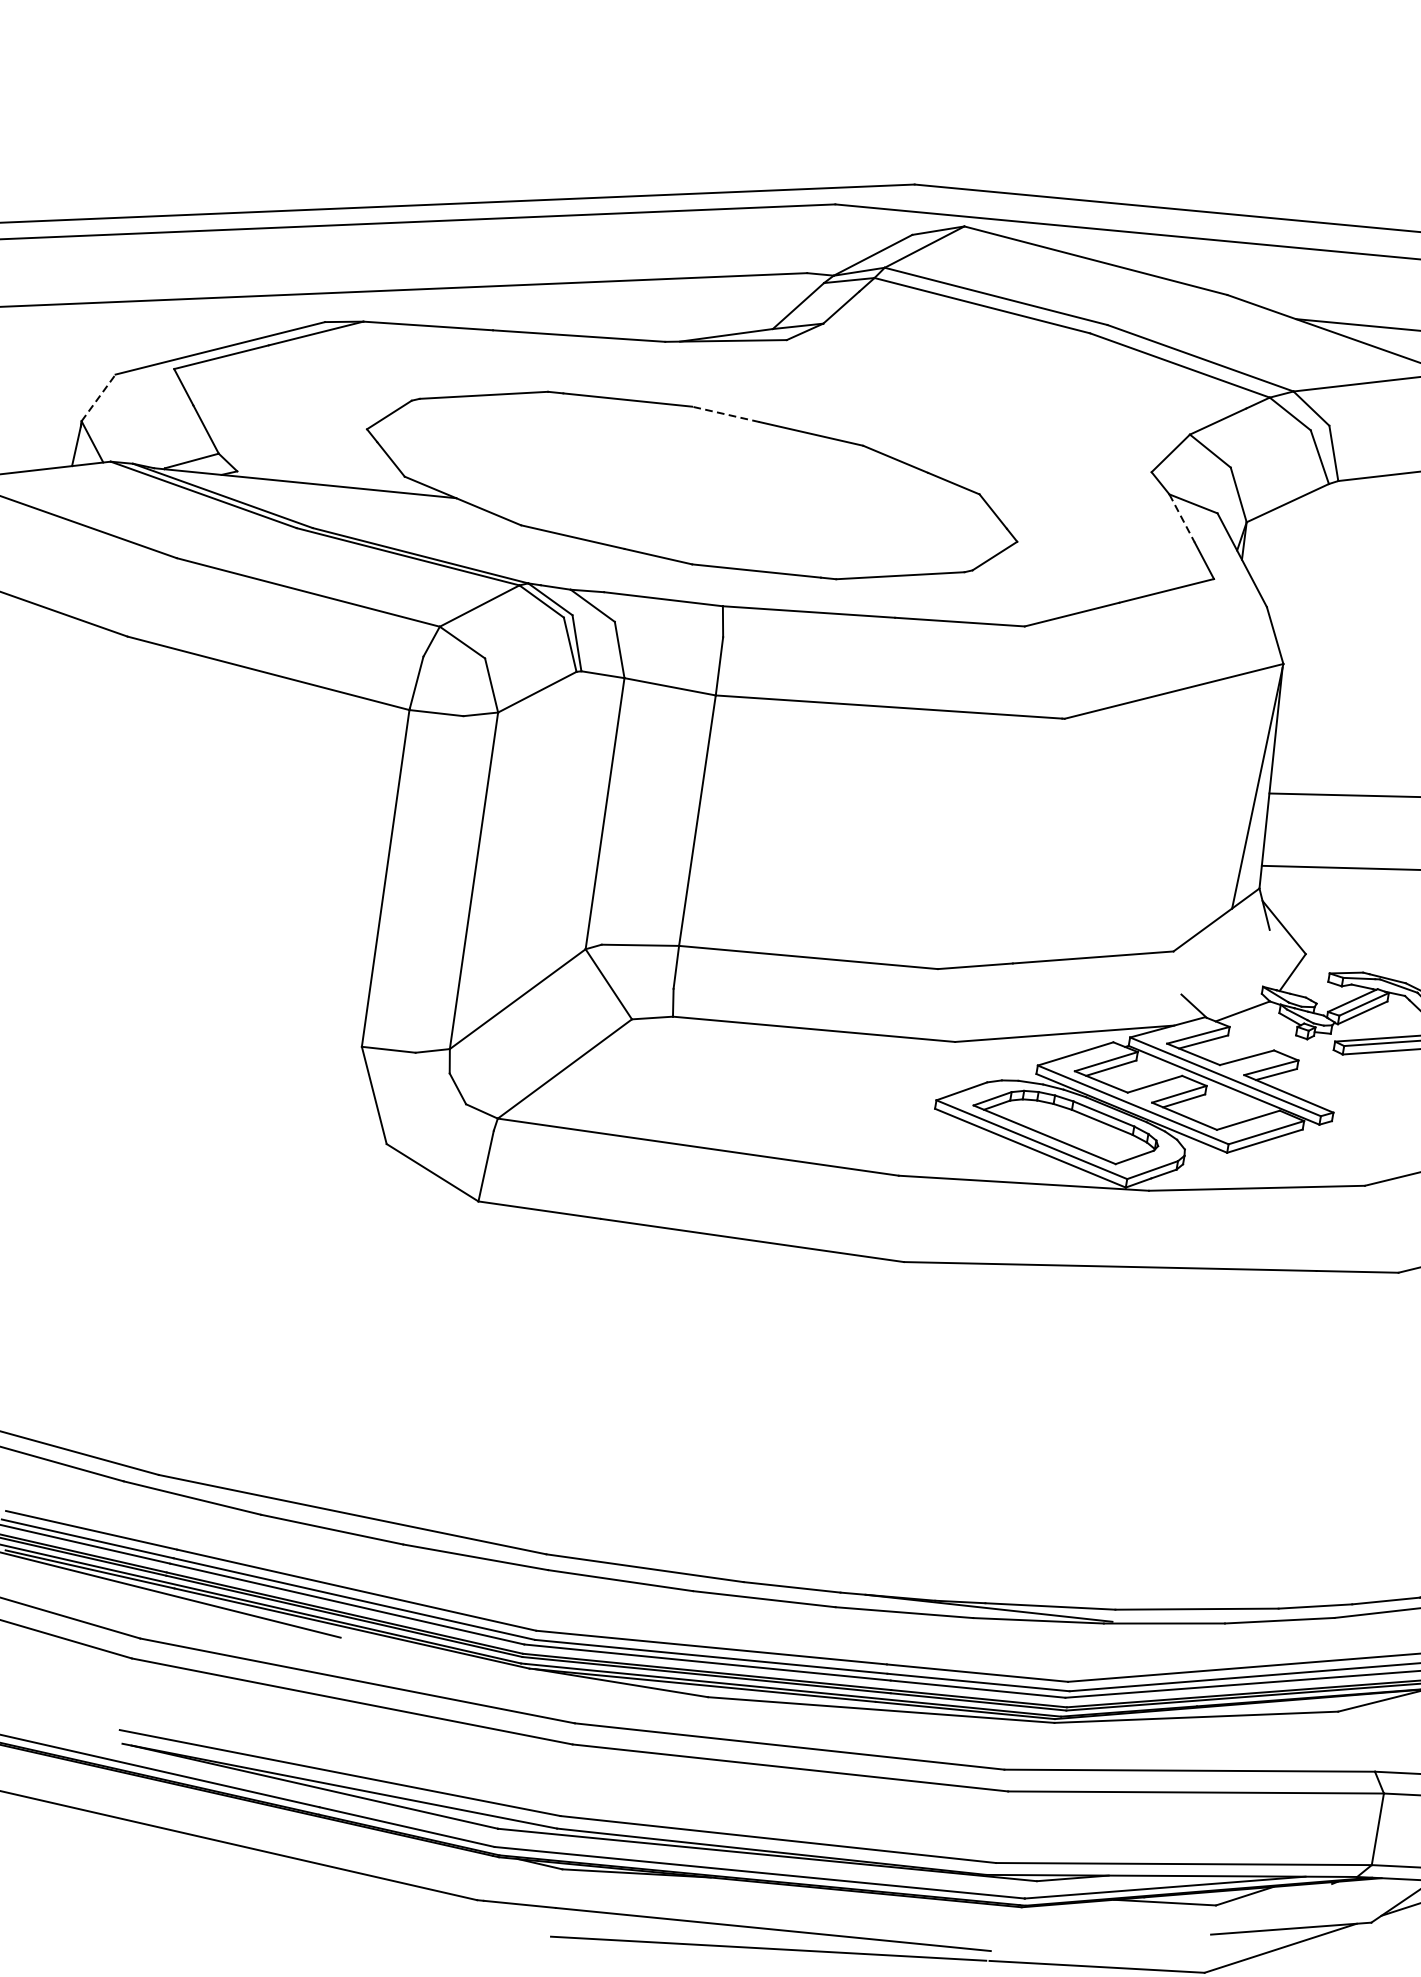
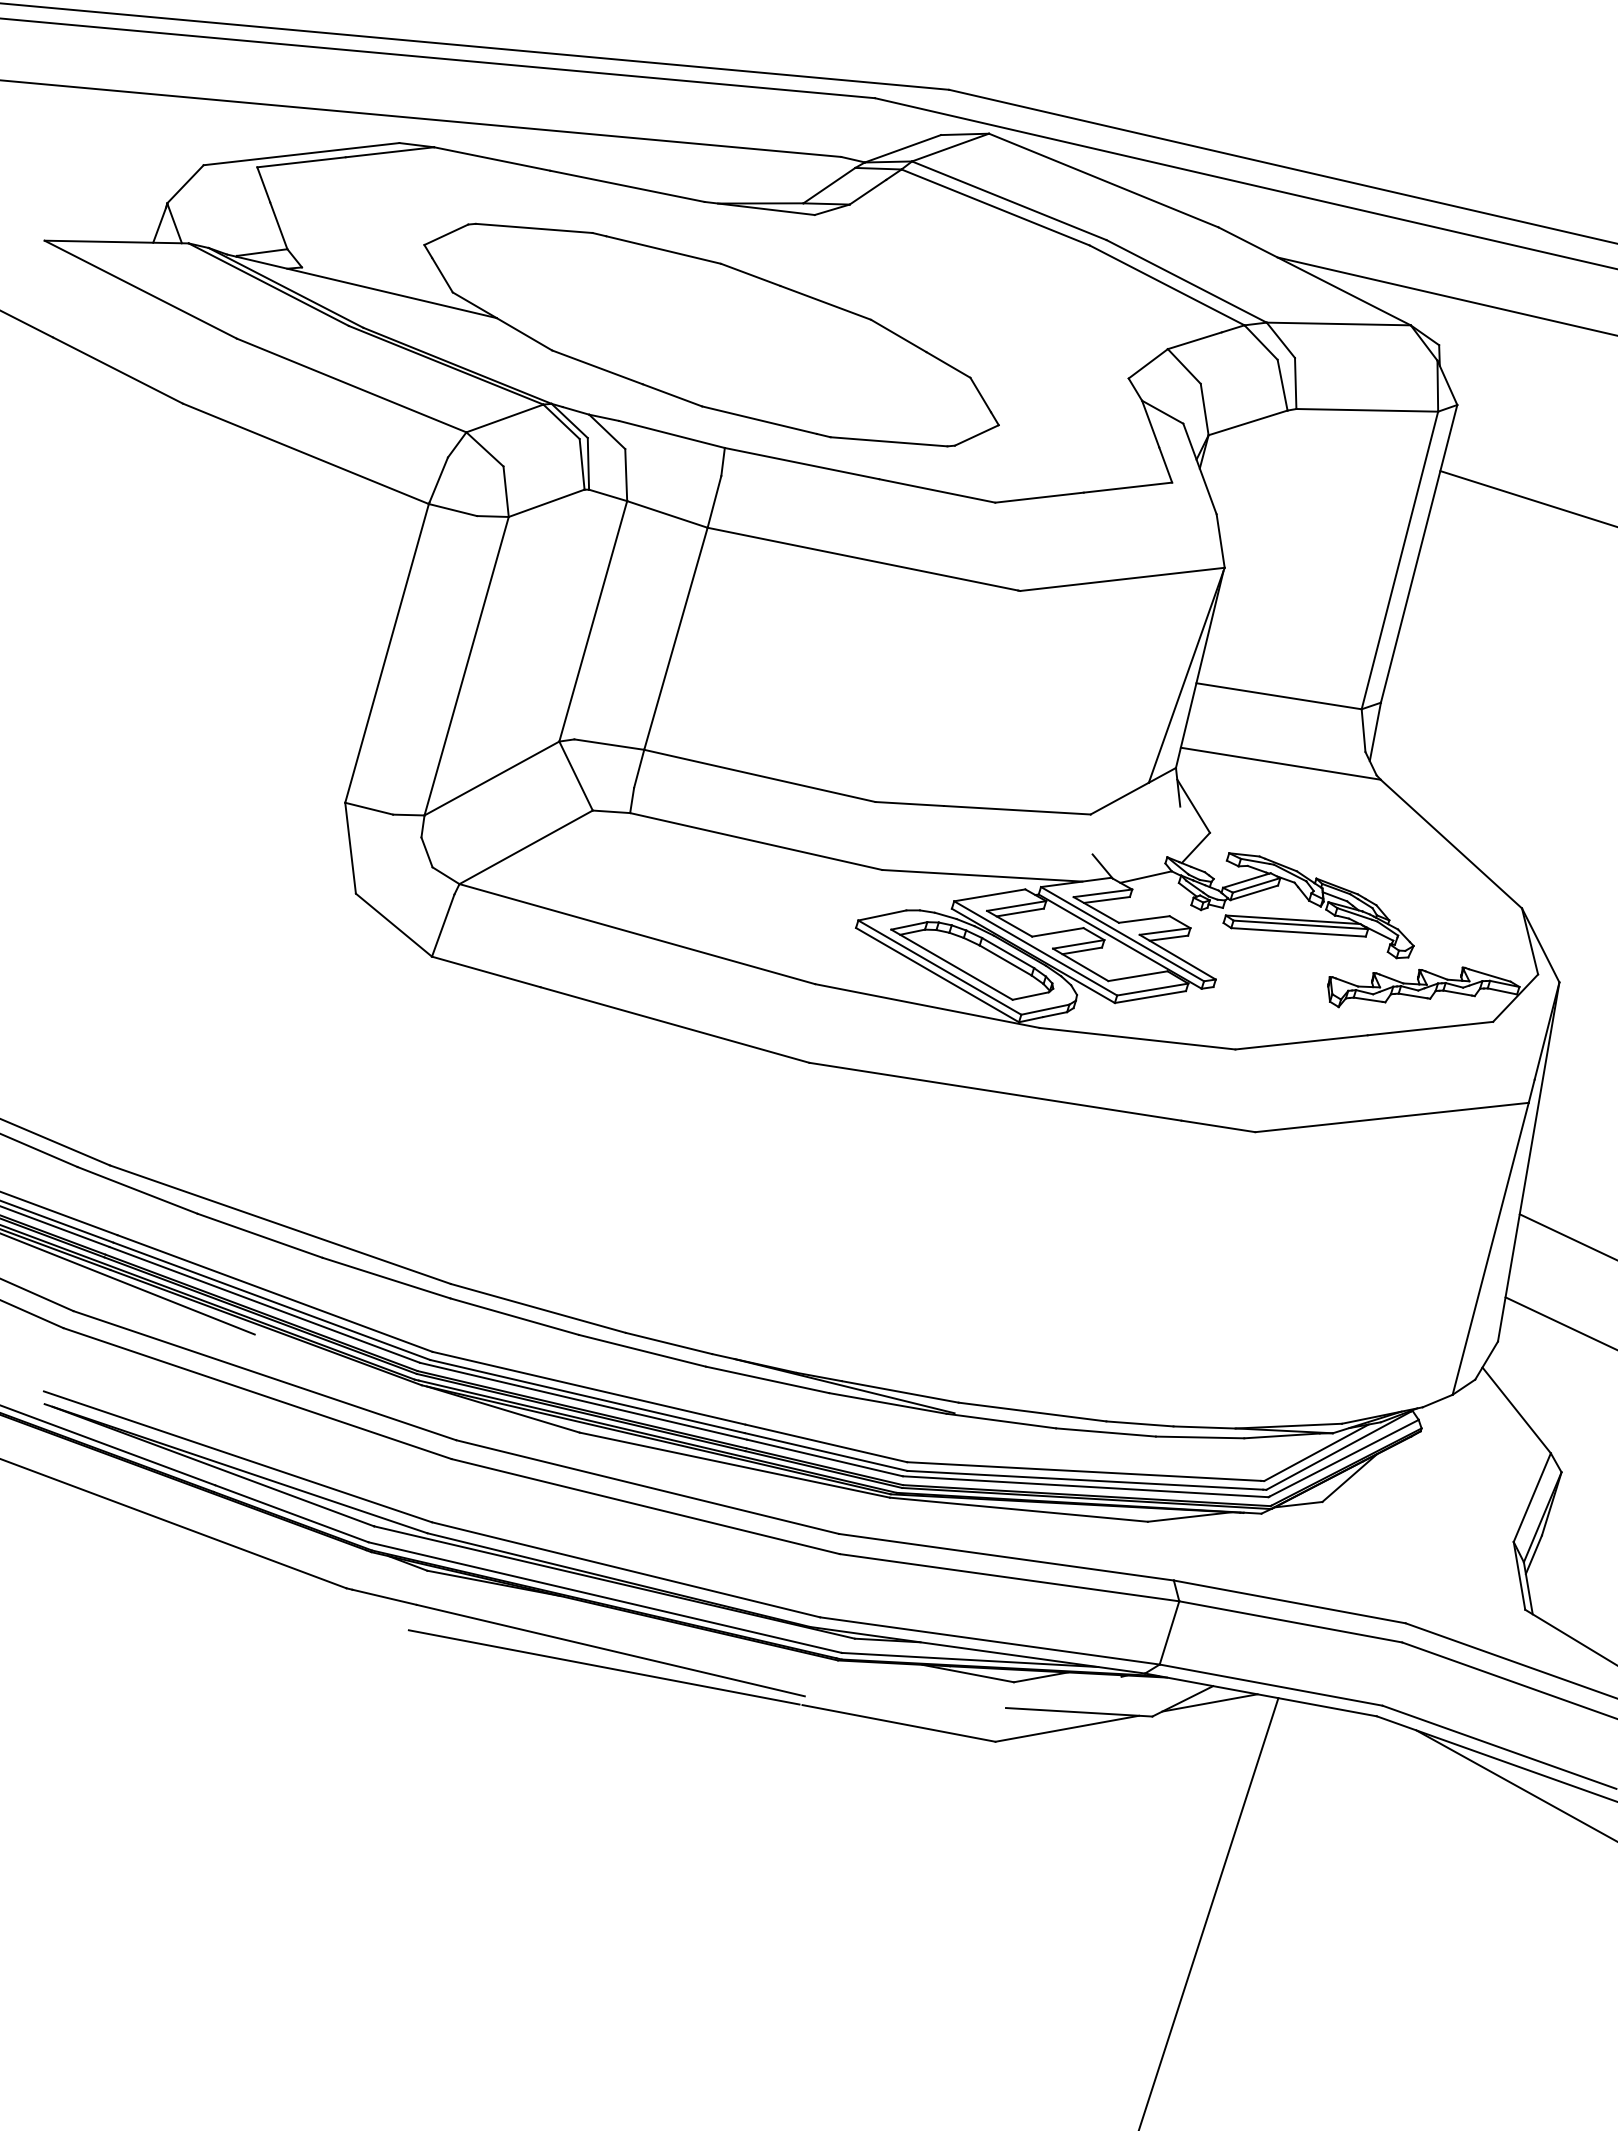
line: (98, 397) -> (185, 183), dashed -> solid
line: (725, 414) -> (750, 274), dashed -> solid
line: (1182, 519) -> (1150, 424), dashed -> solid

